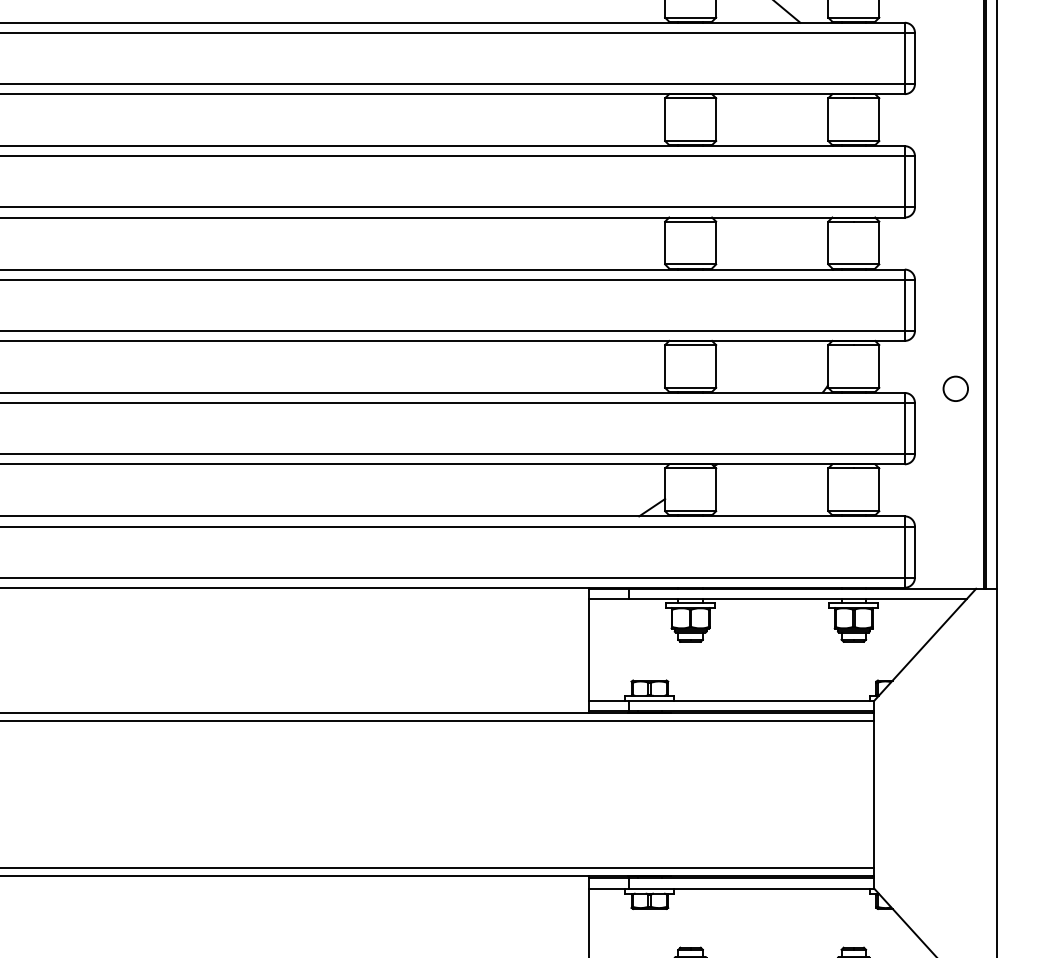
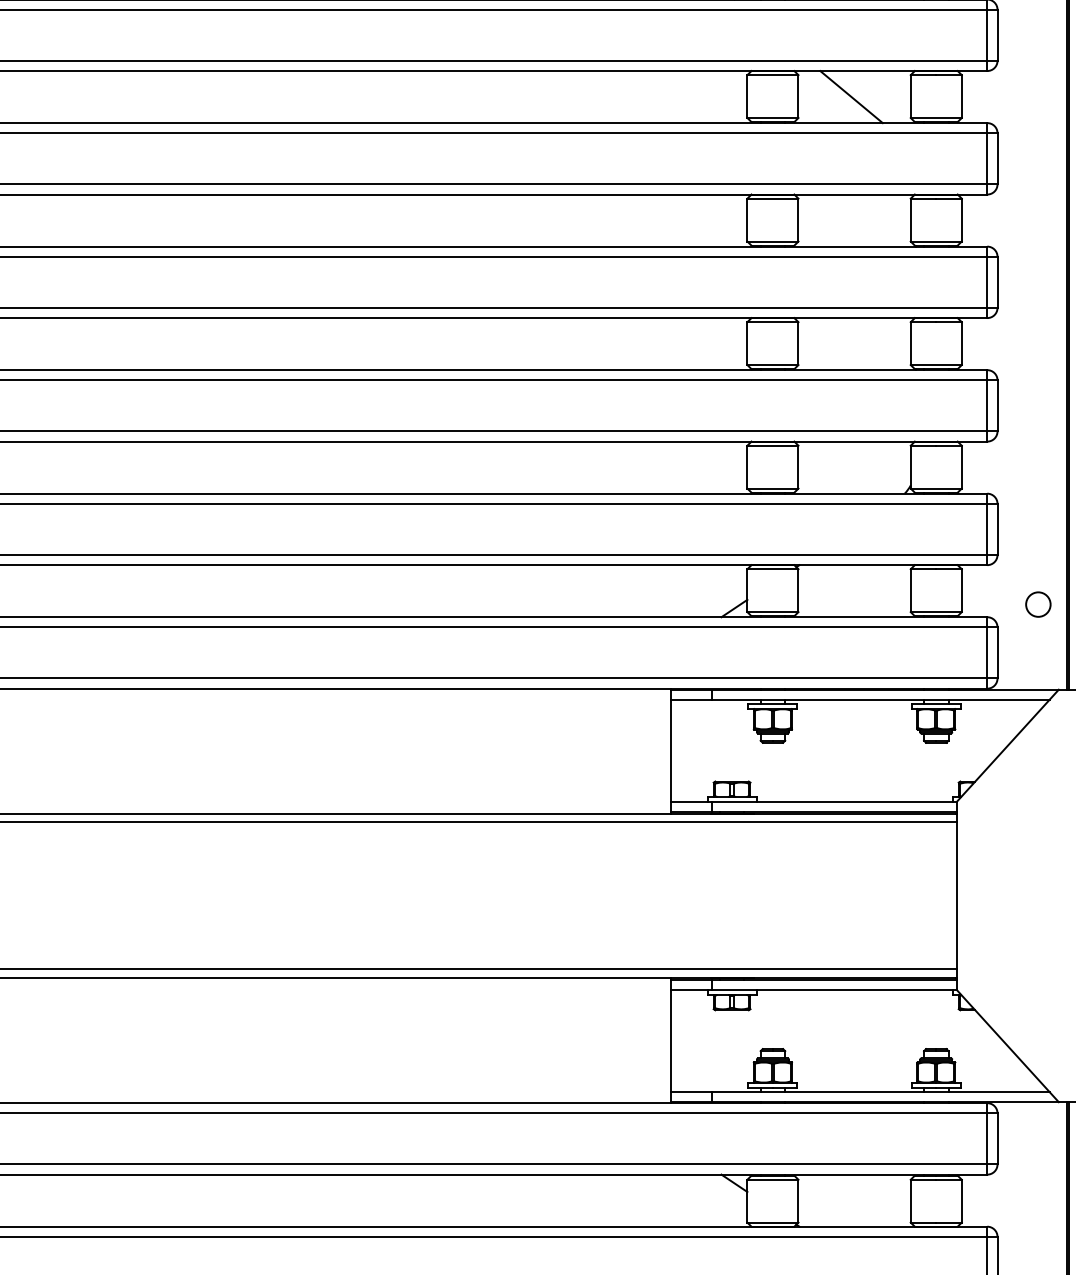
circle: (955, 388) -> (1038, 604), moved

